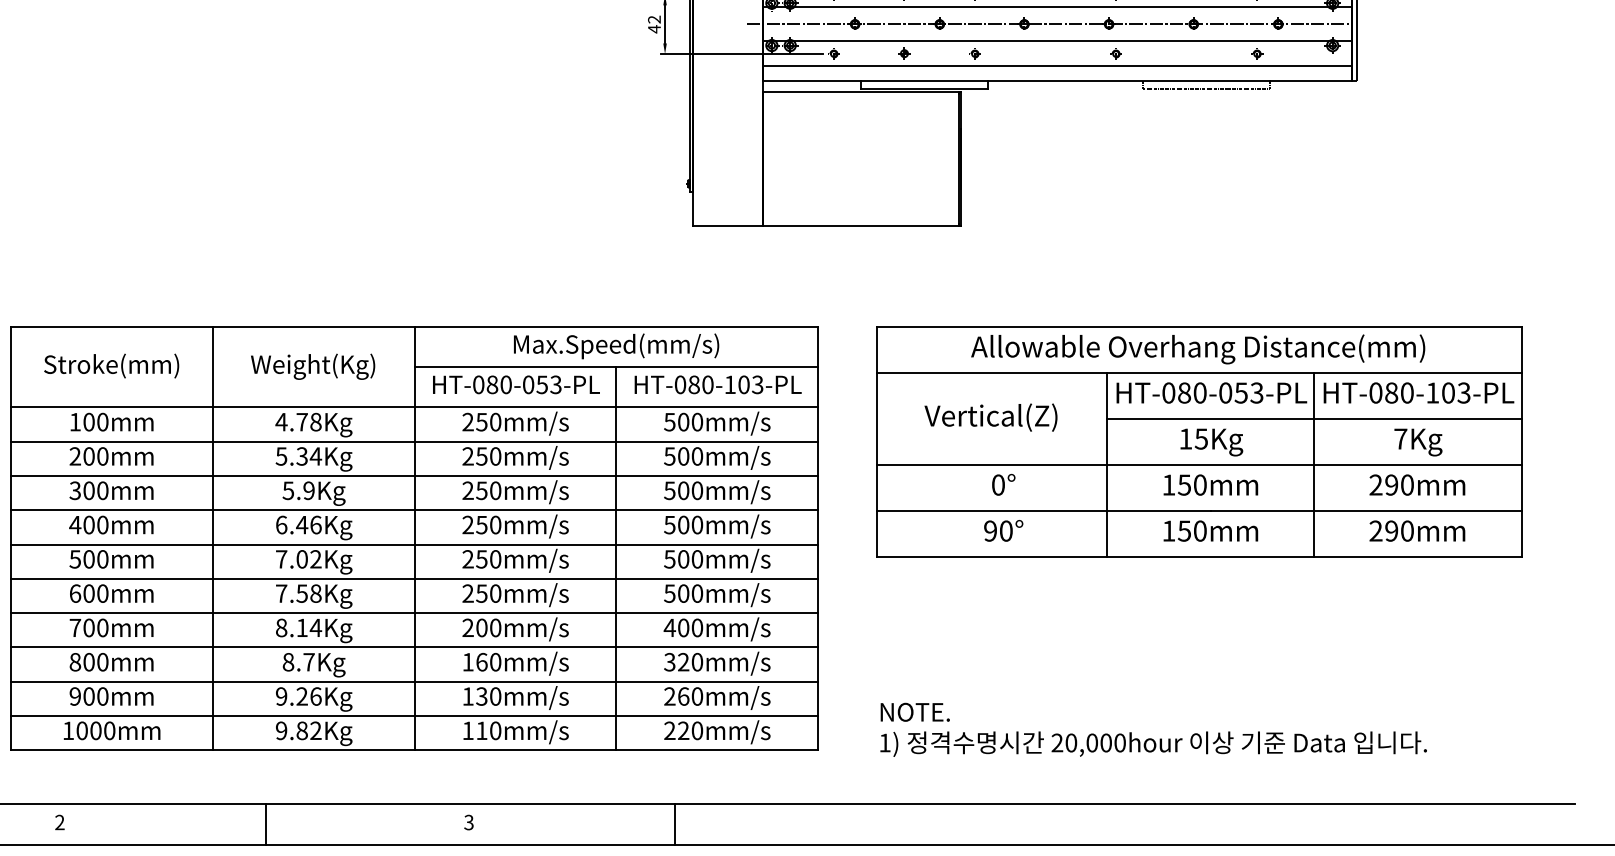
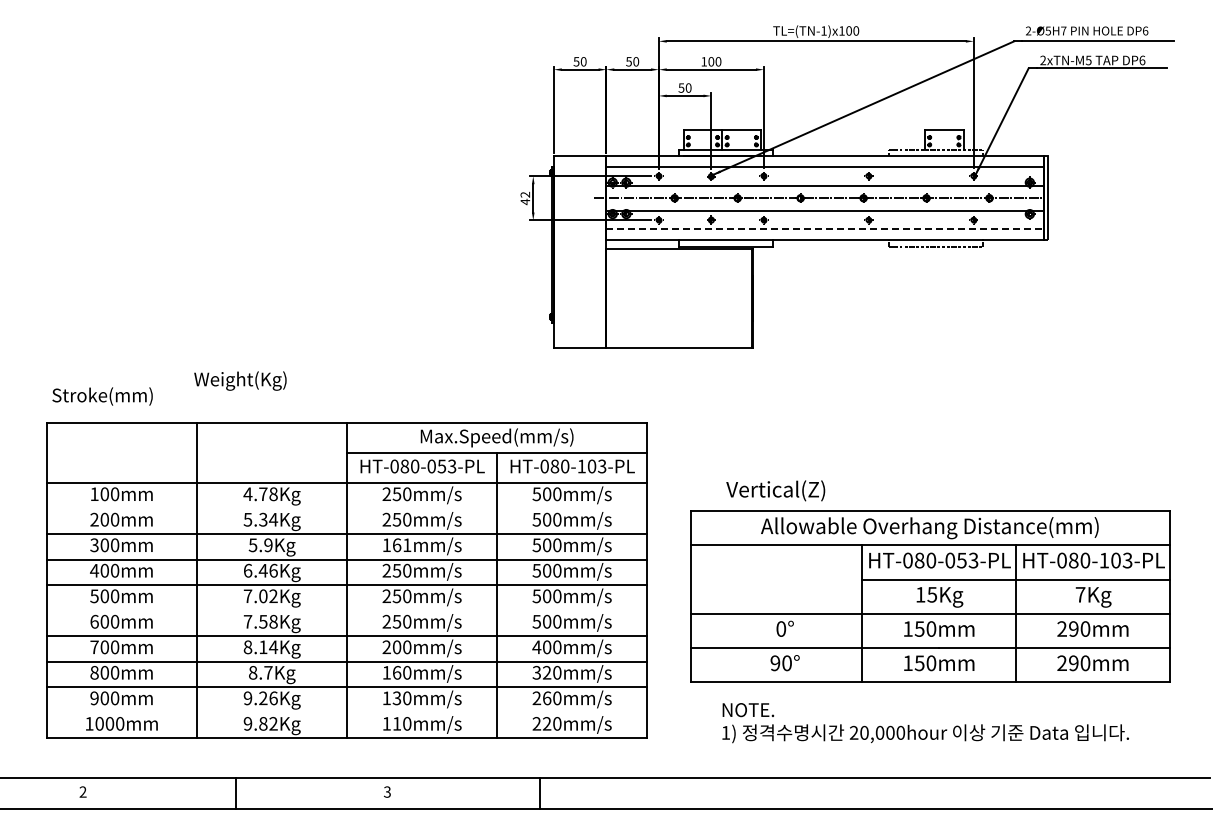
line: (1057, 66) -> (825, 229), solid -> dashed
text: (111, 366) -> (102, 396), moved
text: (313, 366) -> (240, 380), moved
line: (413, 441) -> (346, 508), removed
part: (1199, 441) -> (930, 596), moved
text: (481, 491) -> (396, 545), 250mm/s -> 161mm/s
line: (413, 578) -> (346, 610), removed
line: (413, 715) -> (346, 712), removed
text: (1153, 730) -> (925, 723), moved

